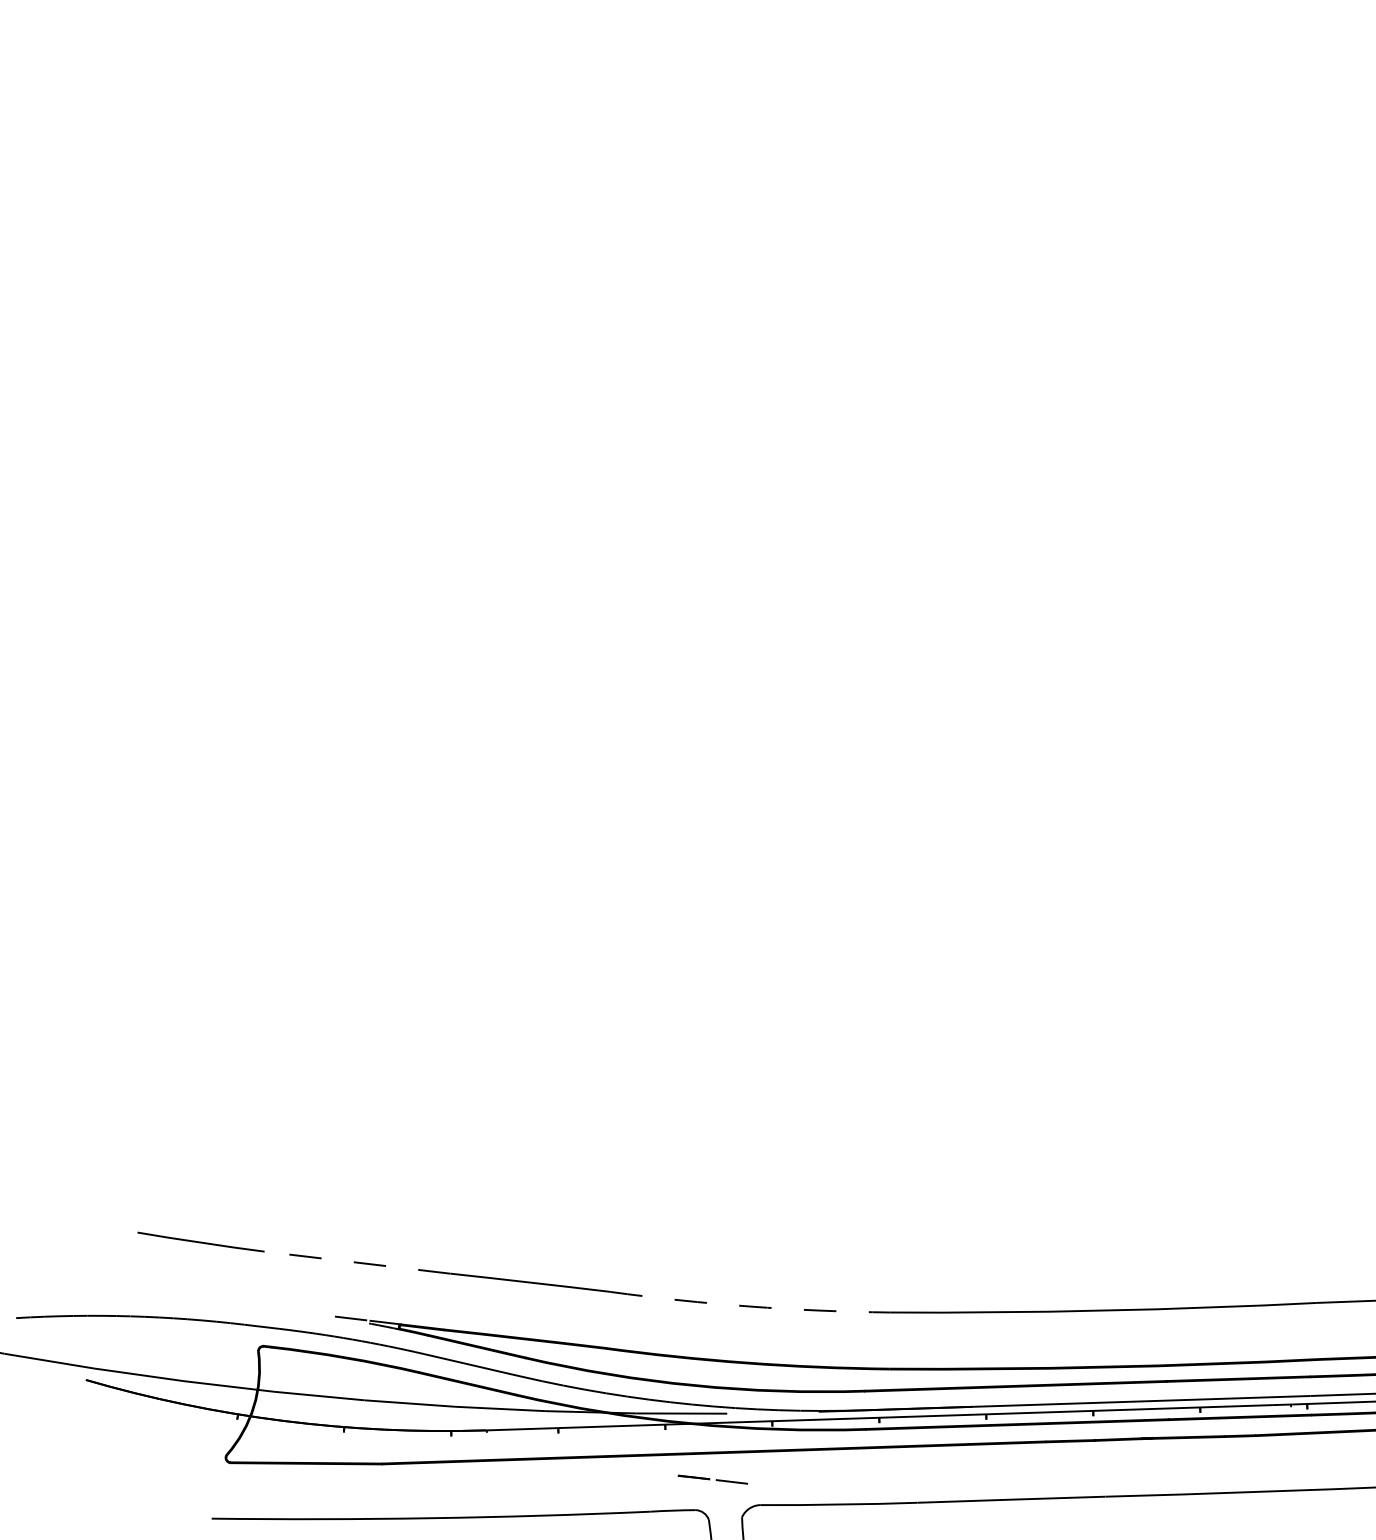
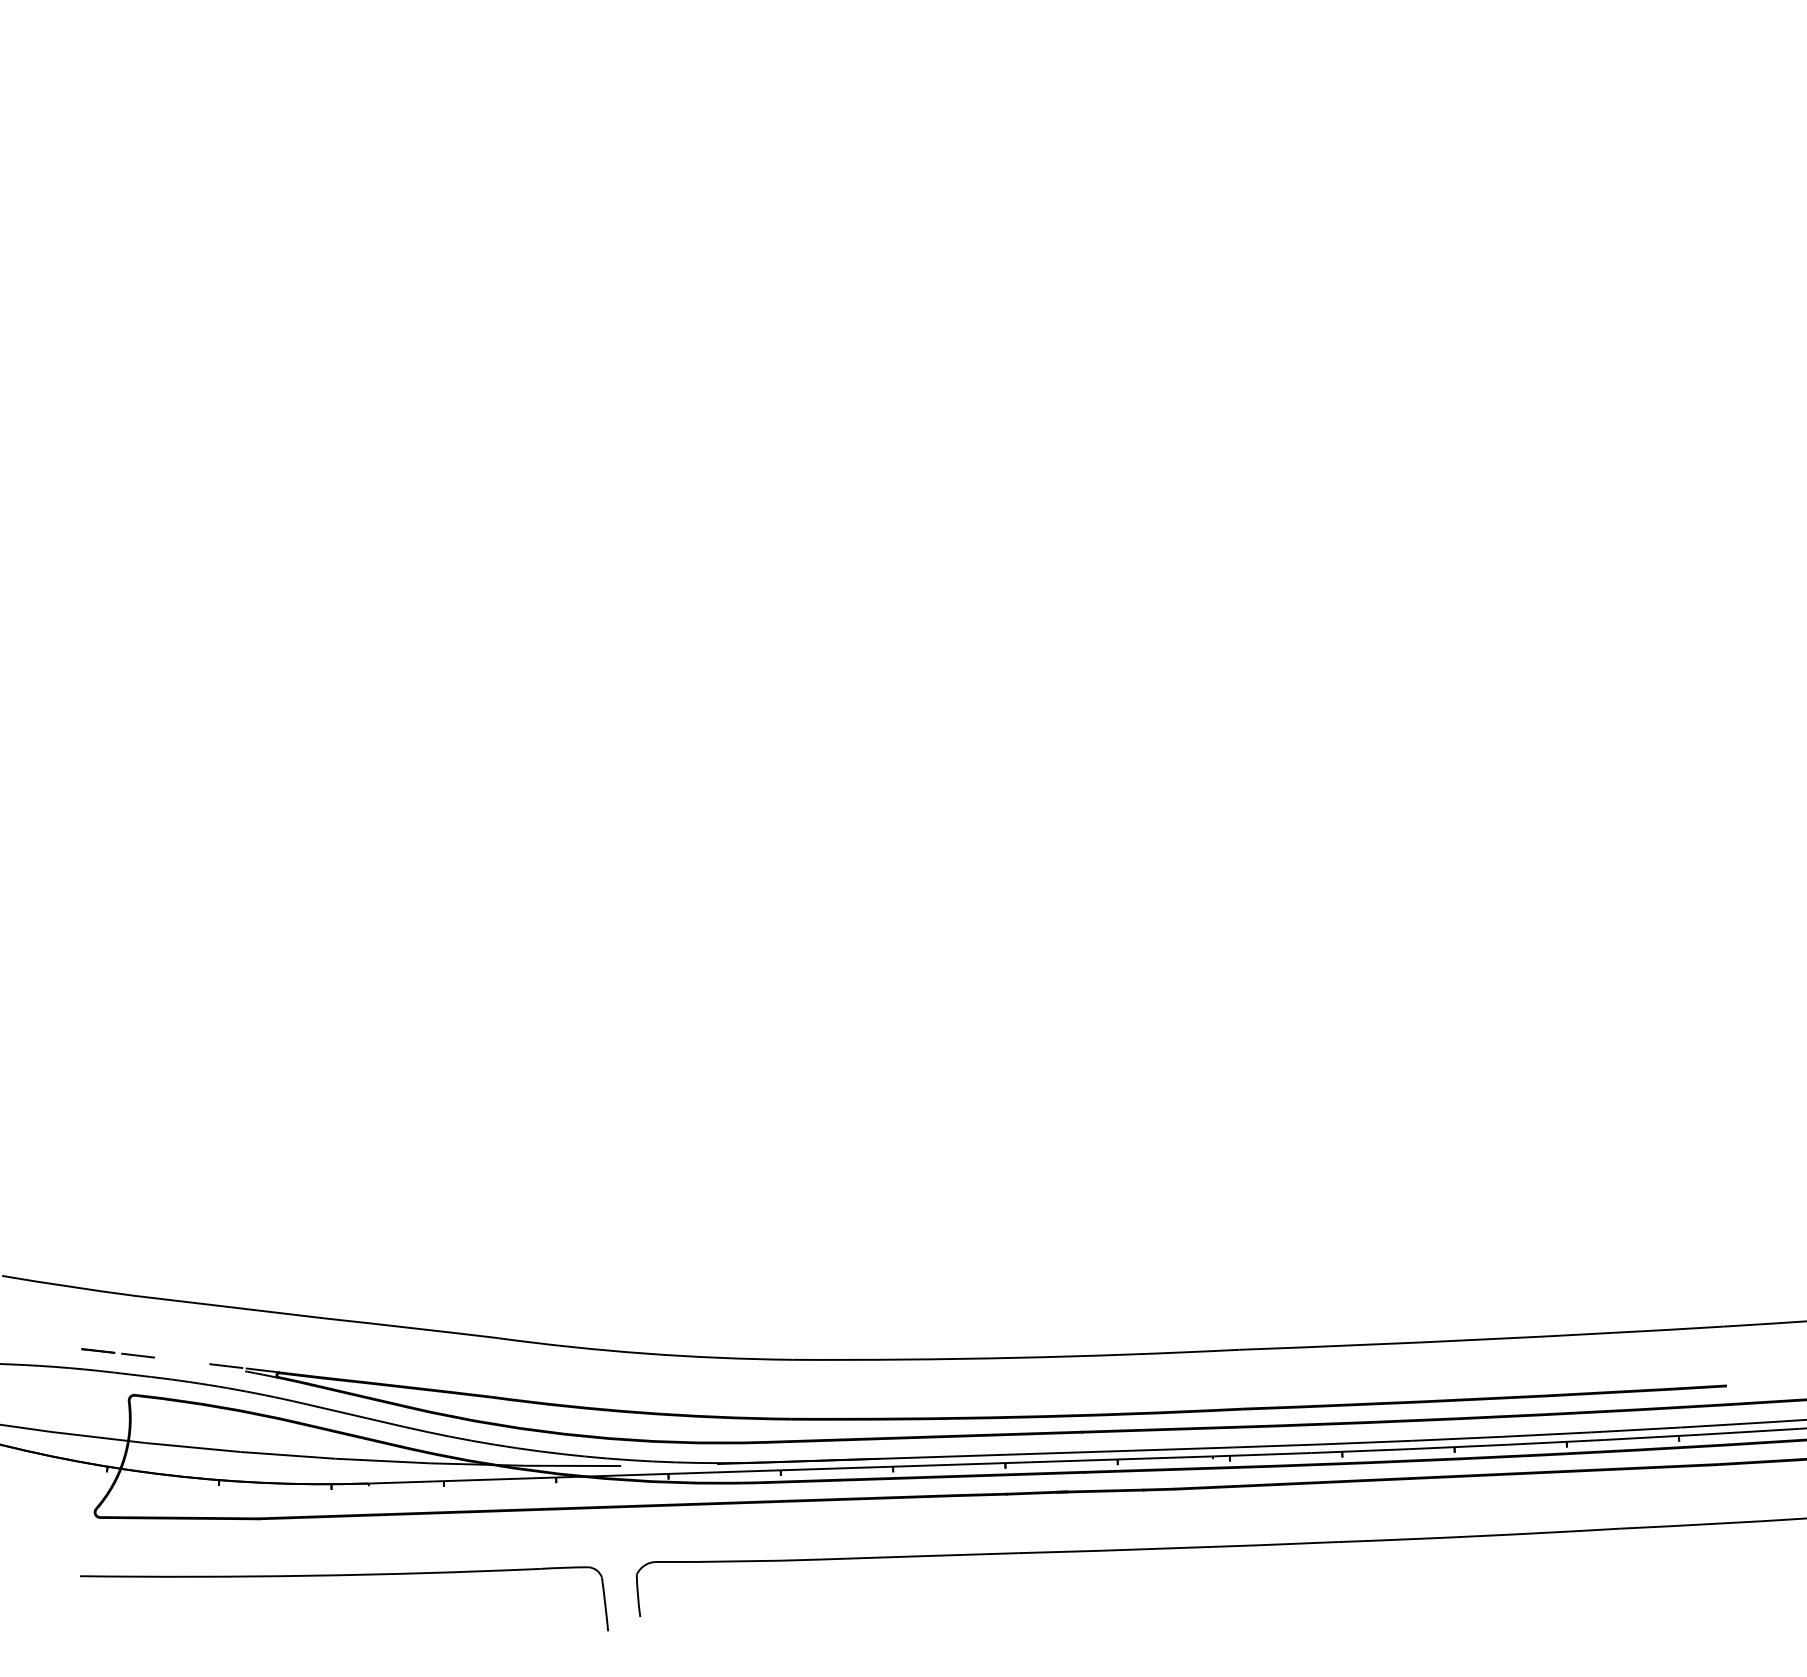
line: (356, 1262) -> (232, 1307), dashed -> solid
arc: (749, 1306) -> (644, 1353), dashed -> solid
line: (710, 1479) -> (115, 1353), moved

